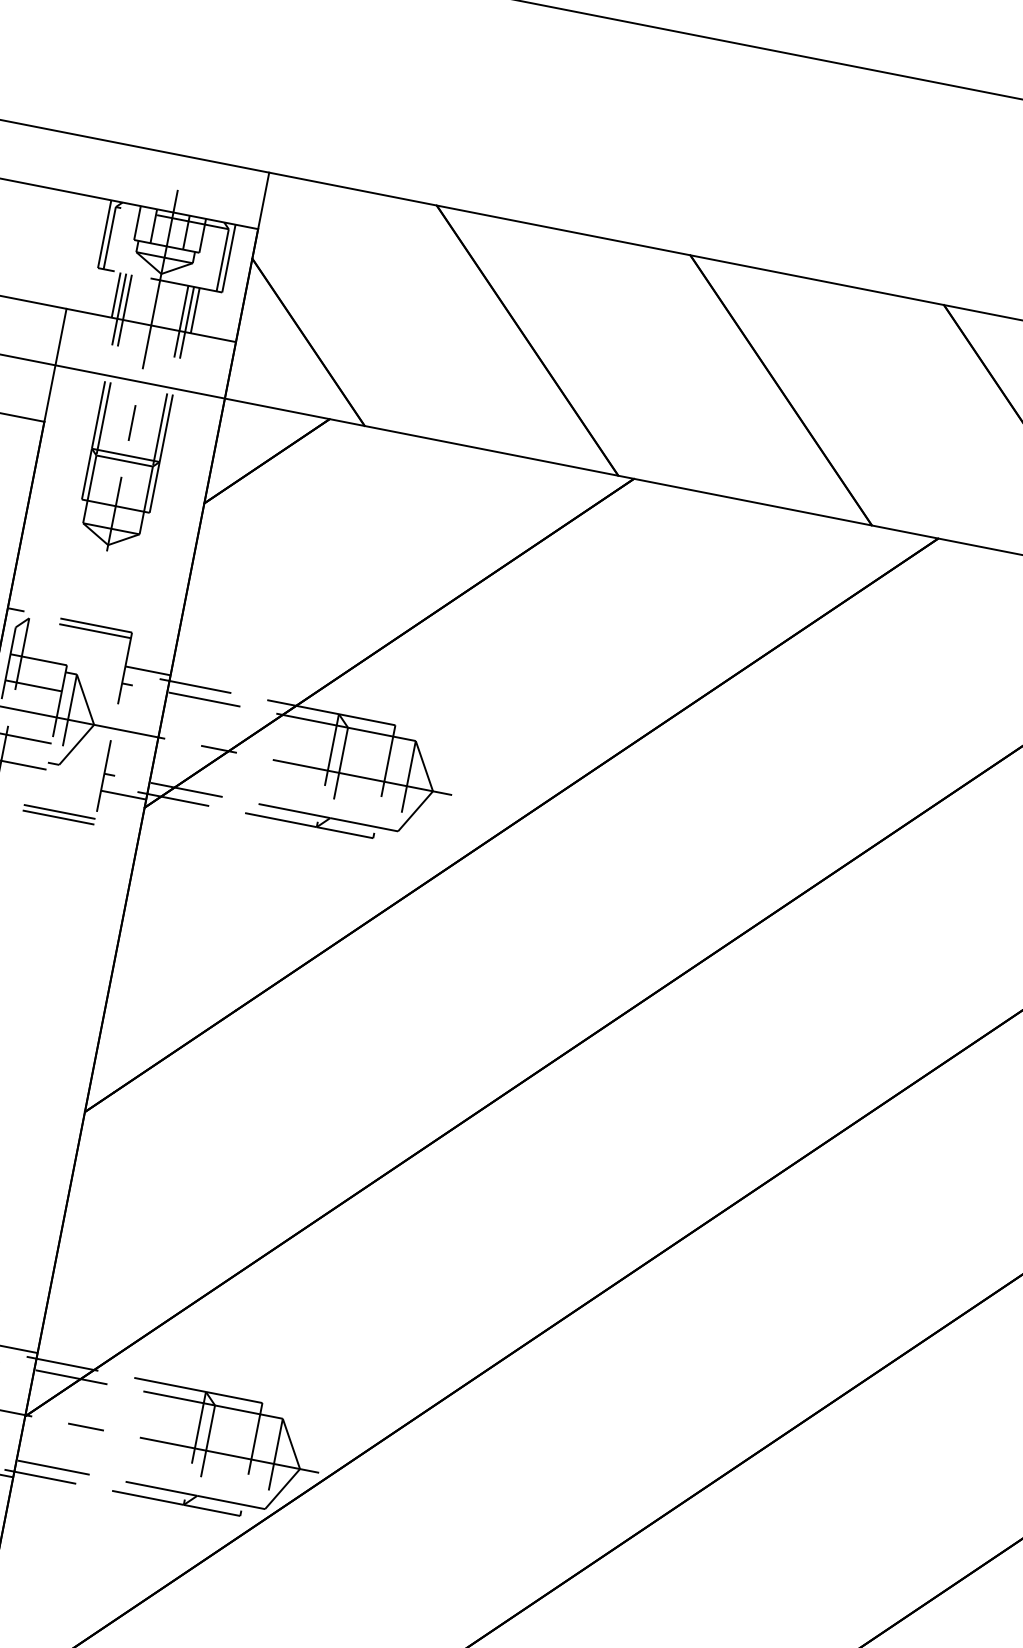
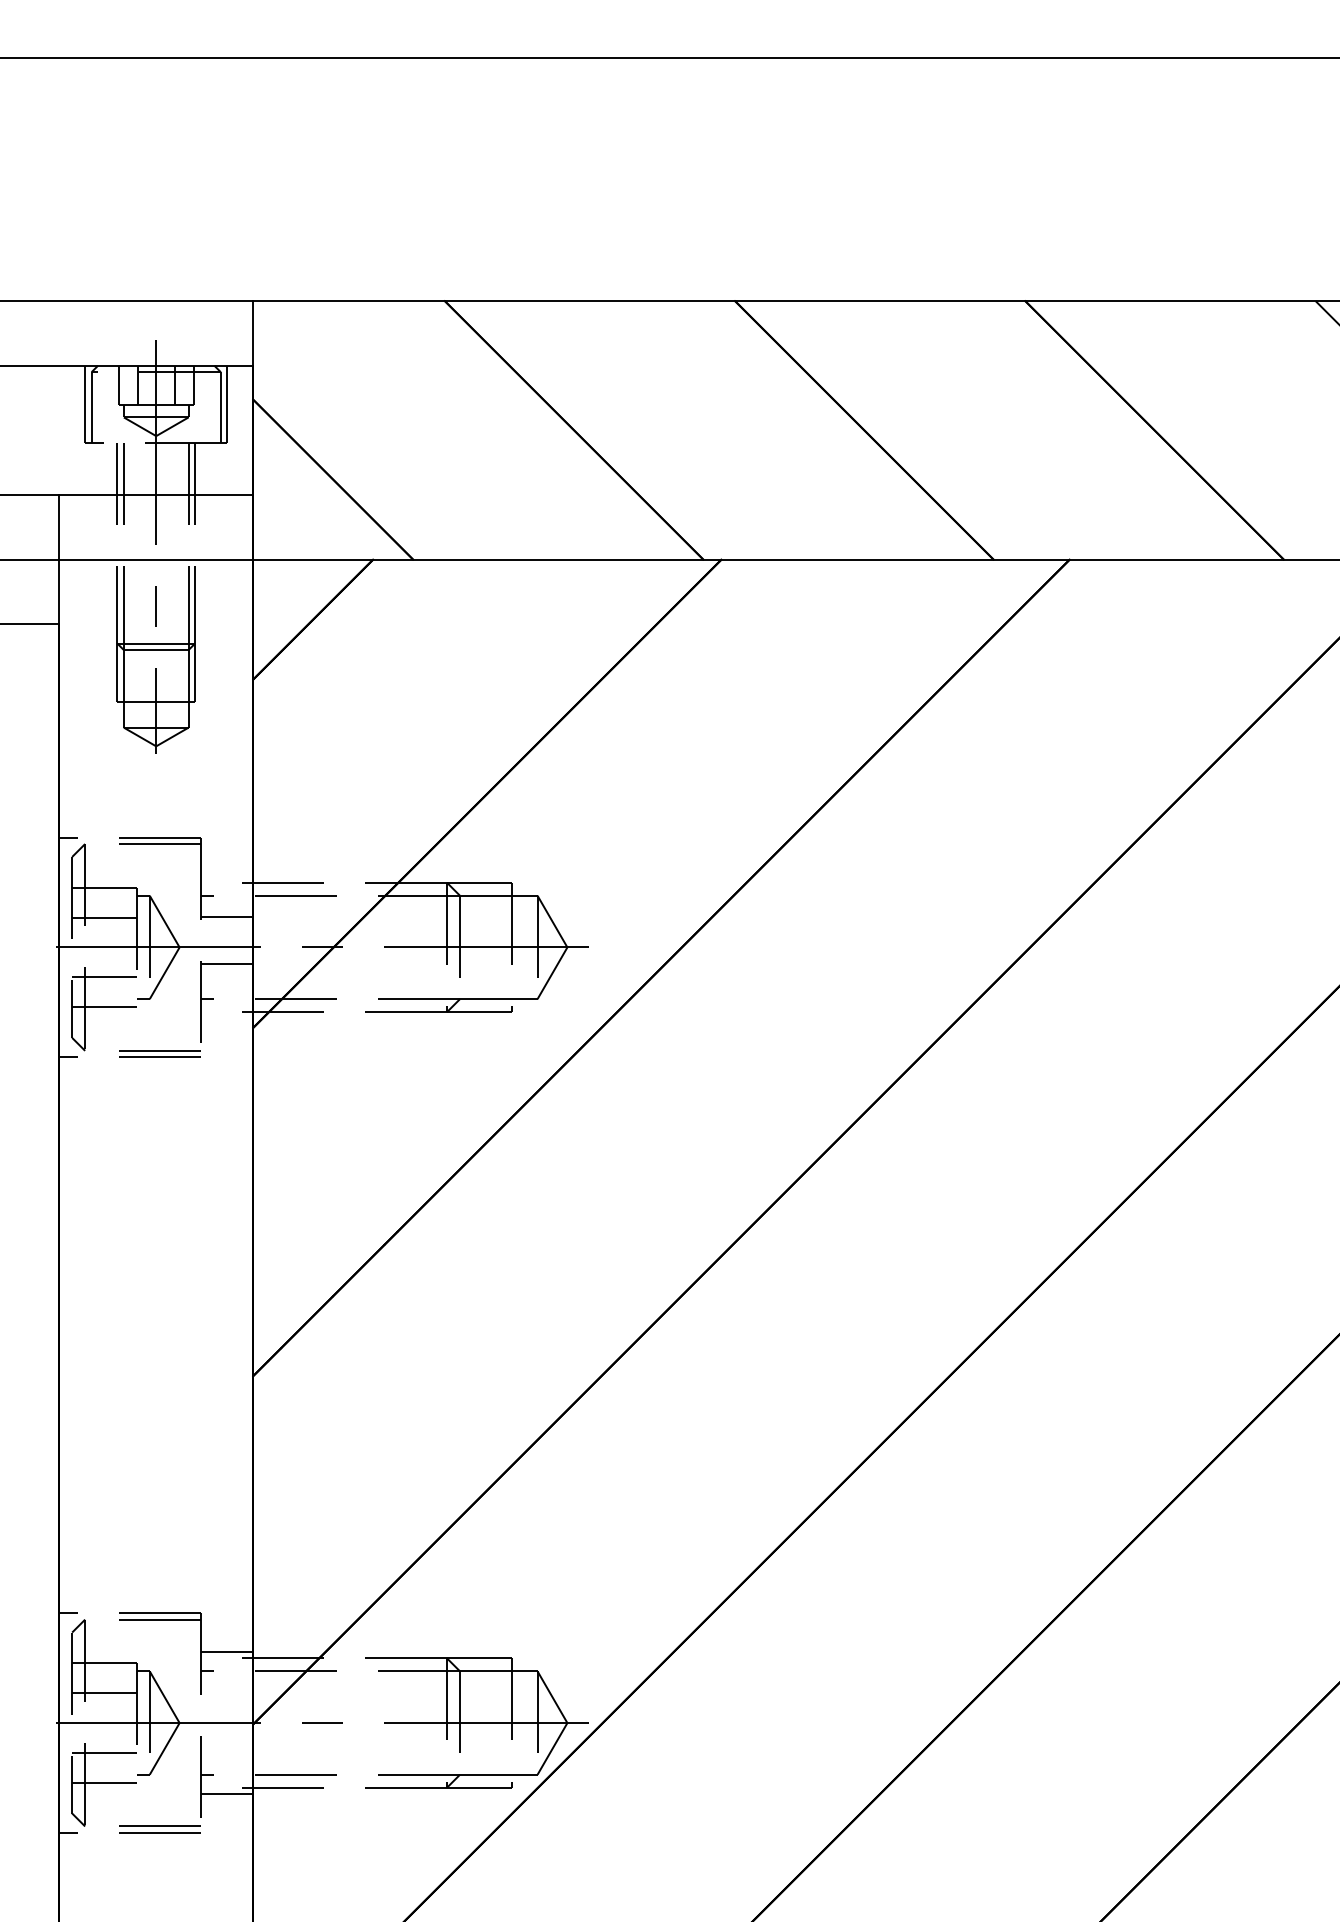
line: (115, 295) -> (110, 469), removed
line: (195, 310) -> (201, 469), removed
line: (148, 671) -> (227, 917), moved
line: (123, 795) -> (227, 963), moved

